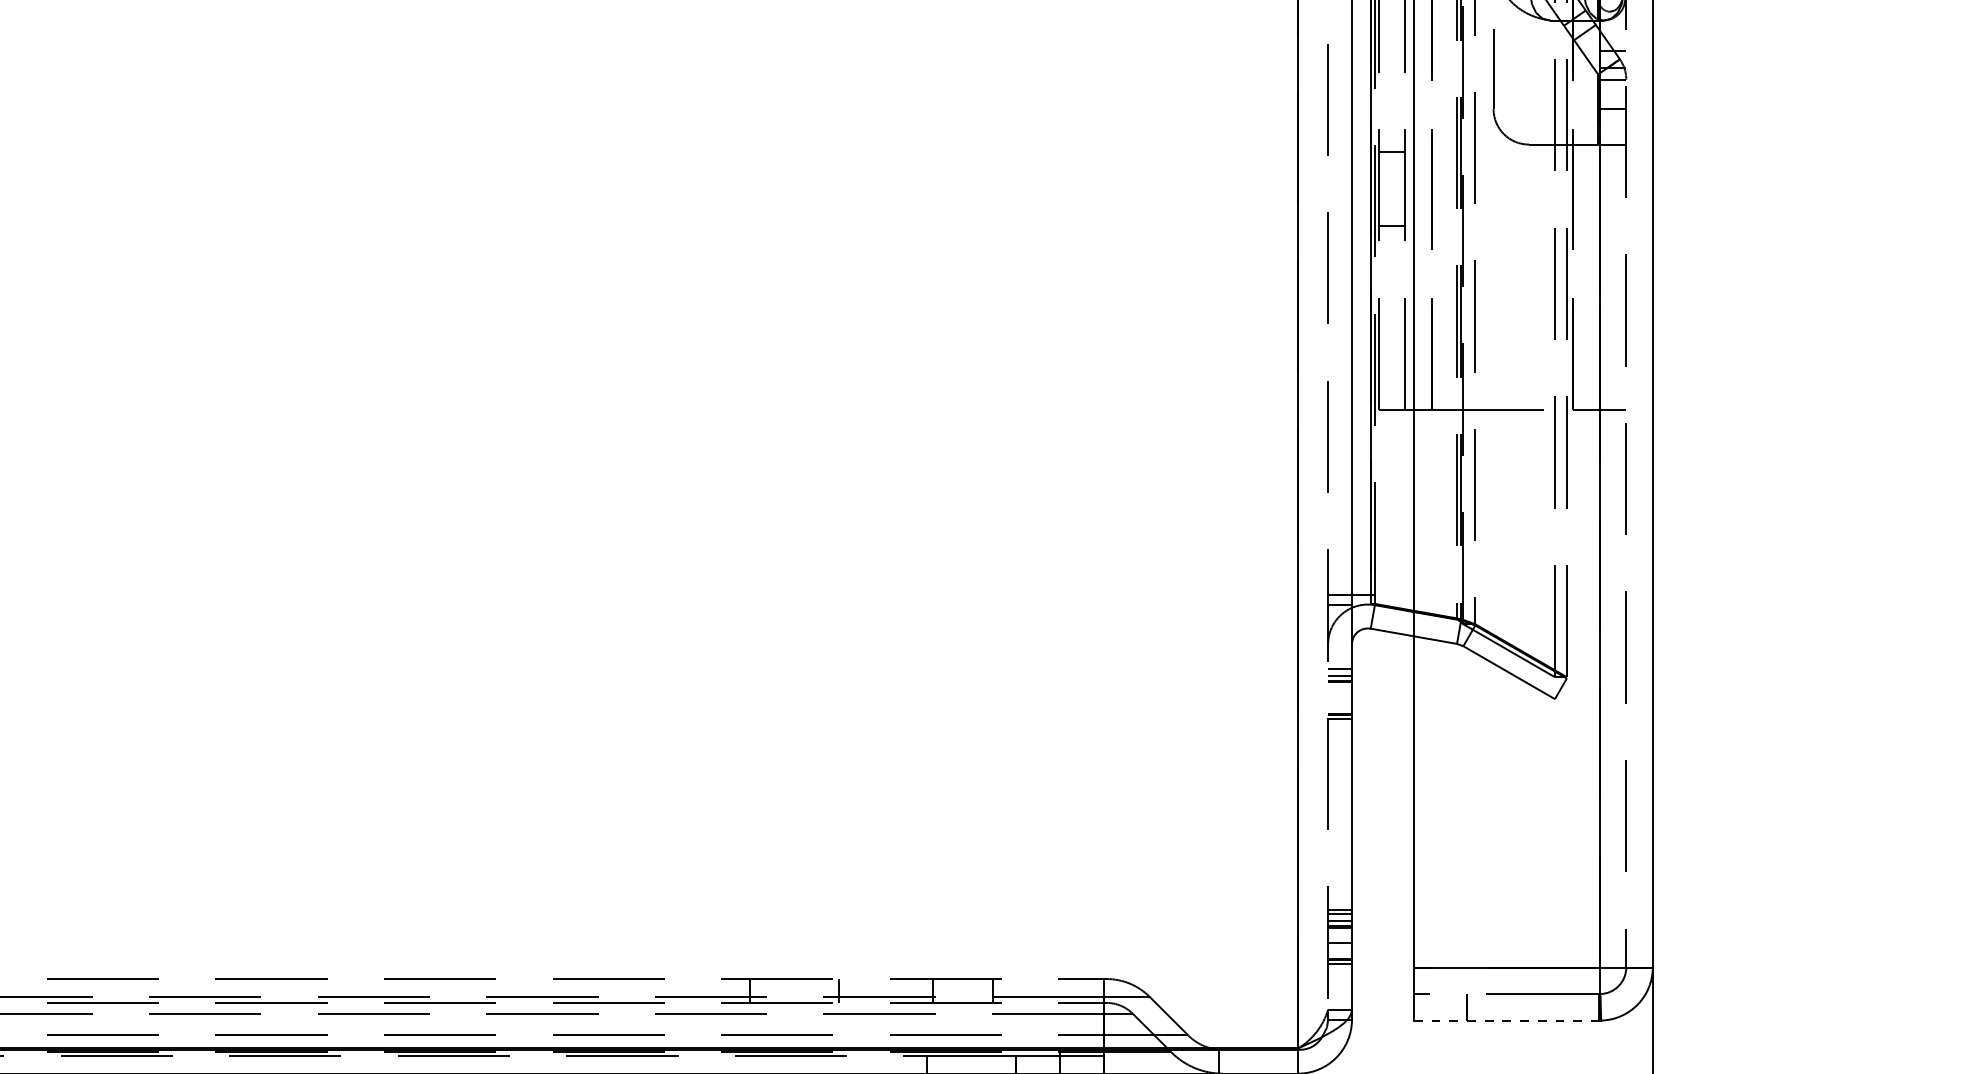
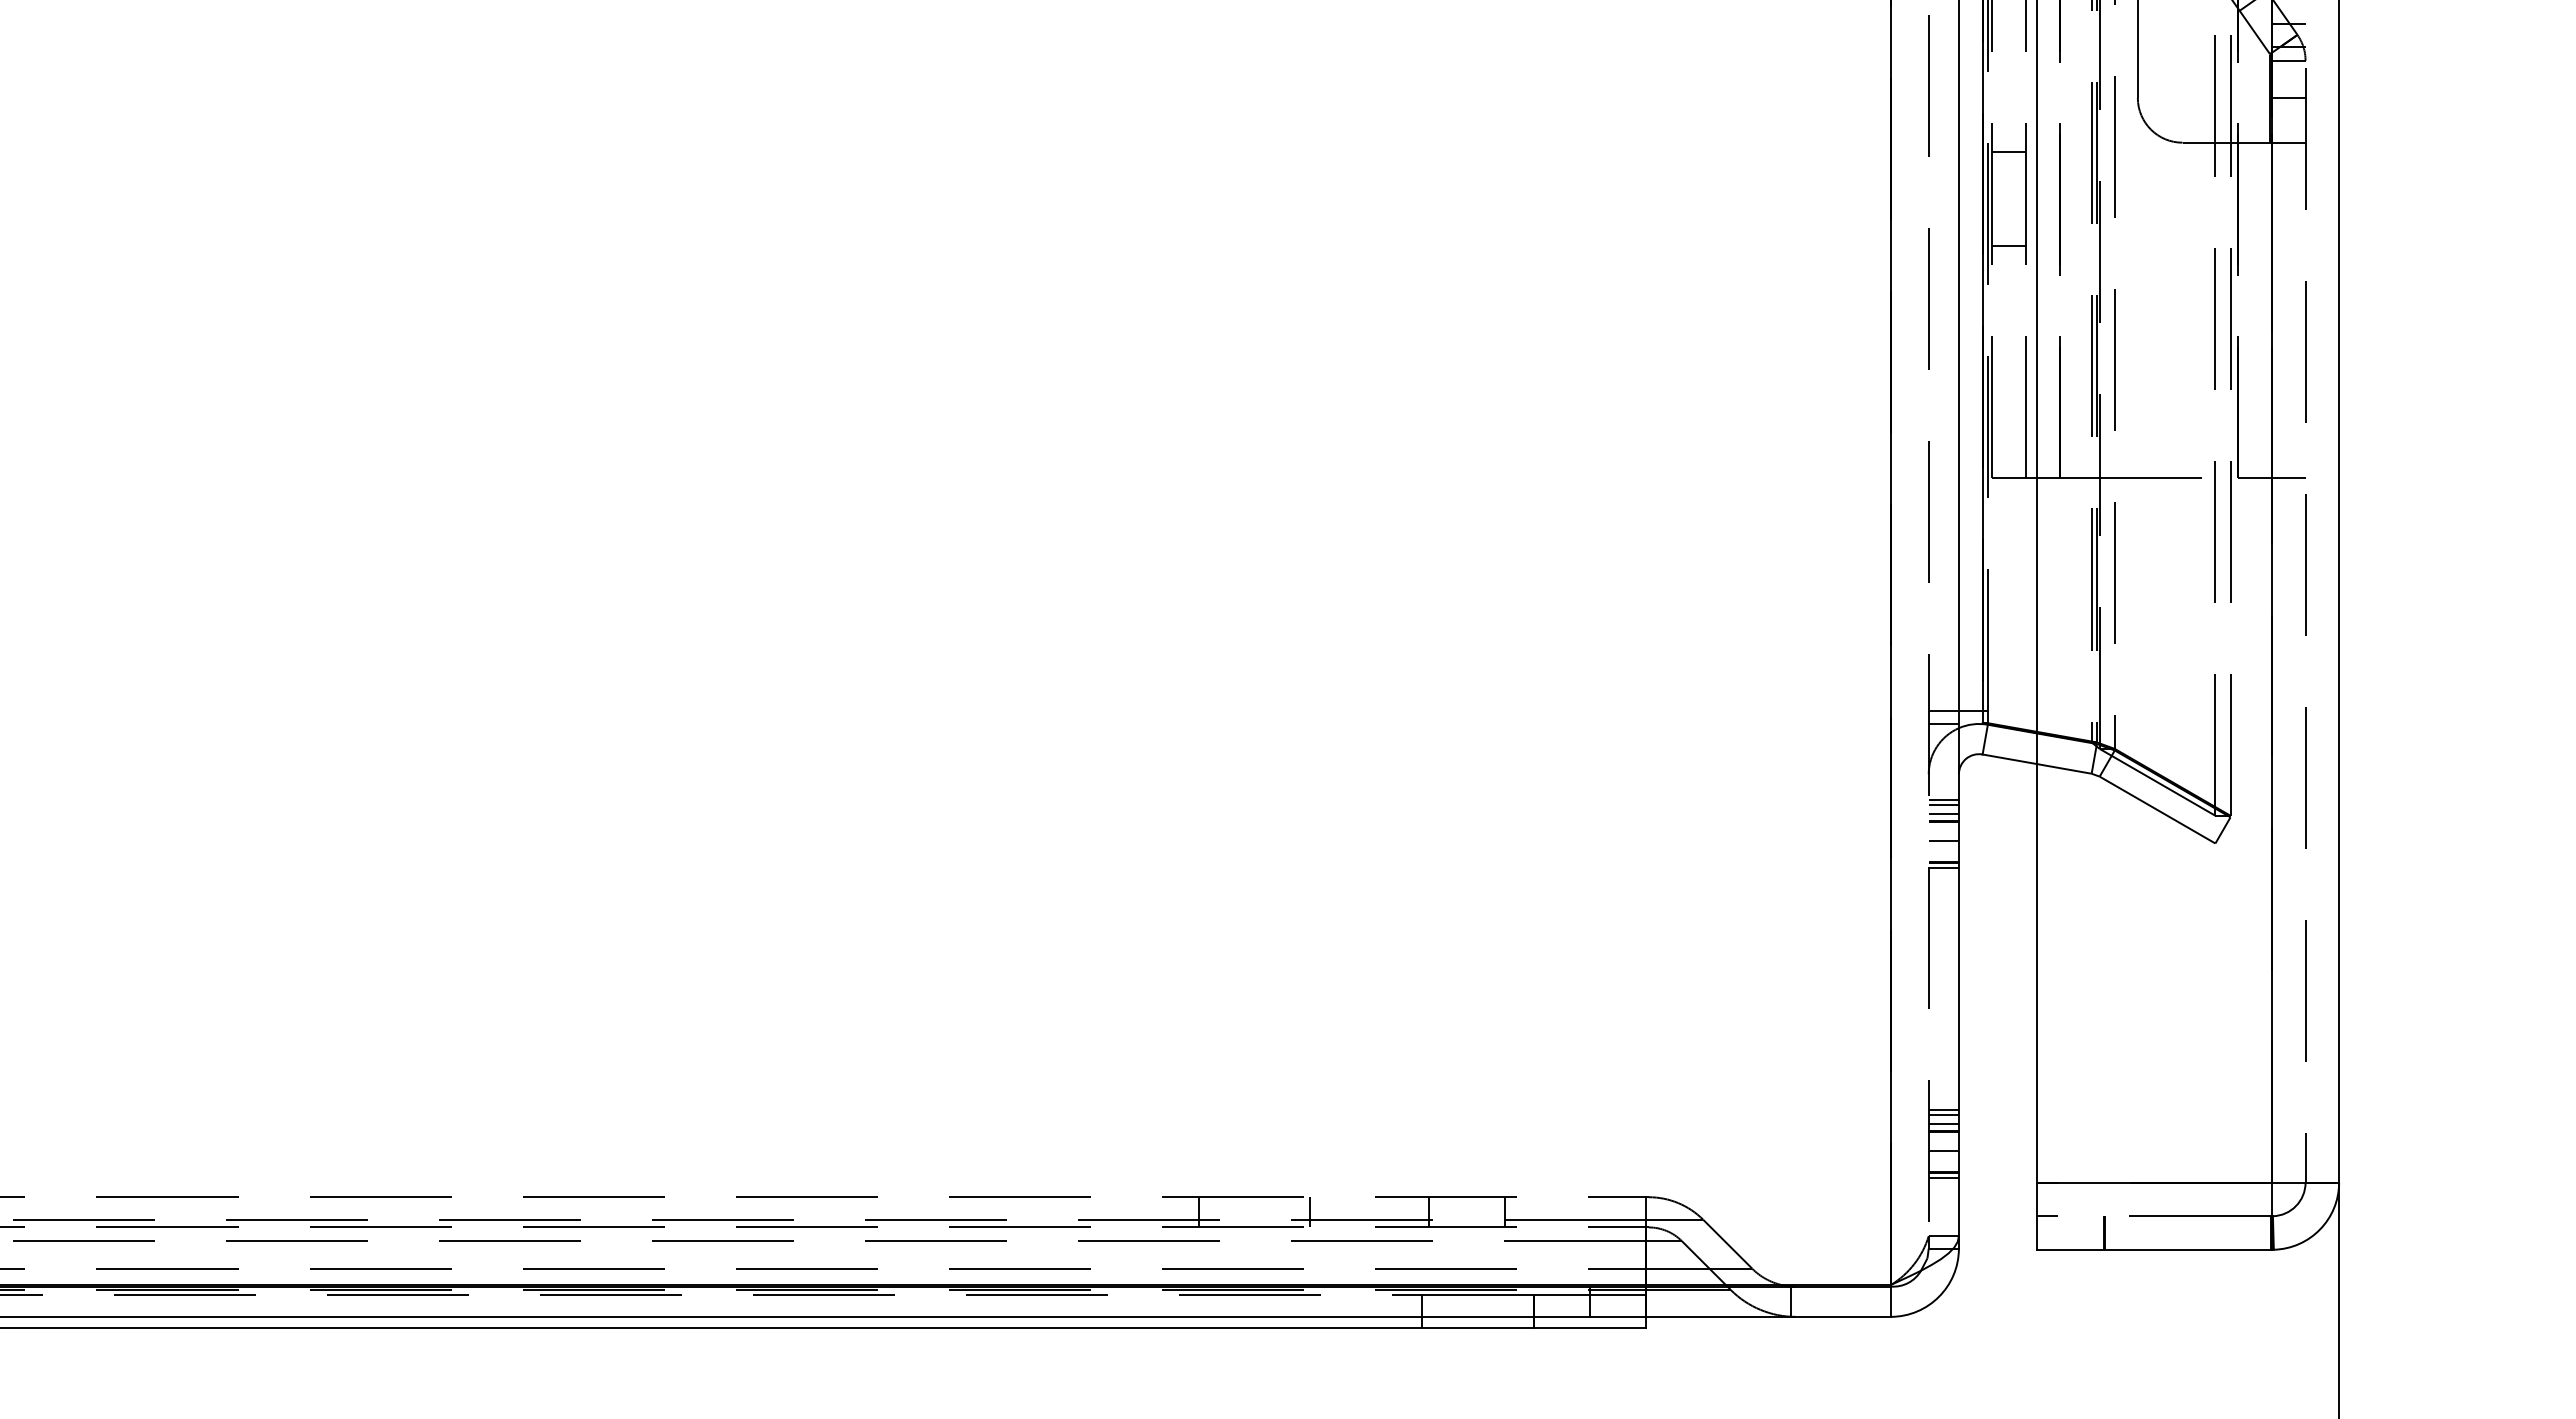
line: (1339, 665) -> (1943, 800), added
line: (1339, 697) -> (1943, 841), added
line: (1506, 1020) -> (2154, 1249), dashed -> solid

